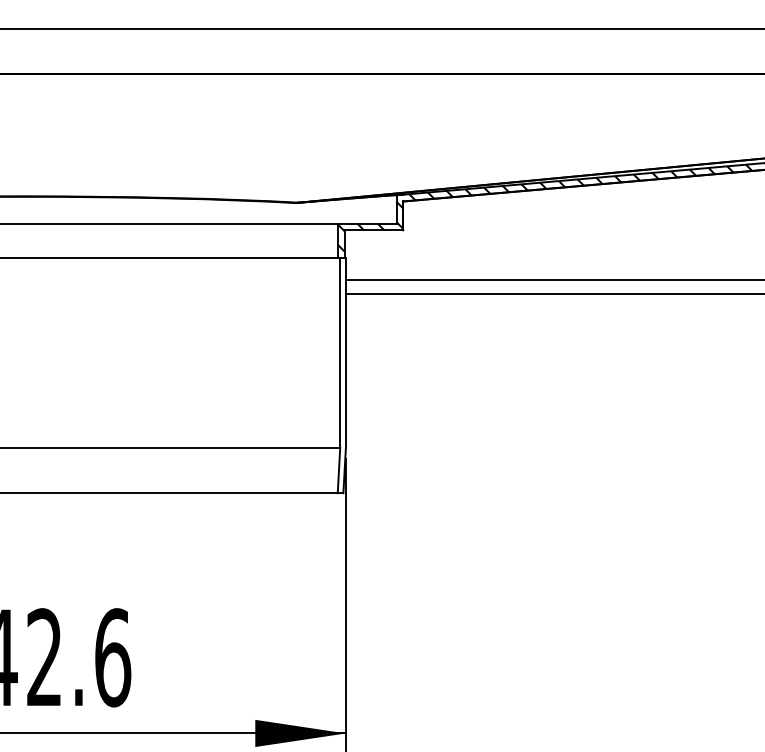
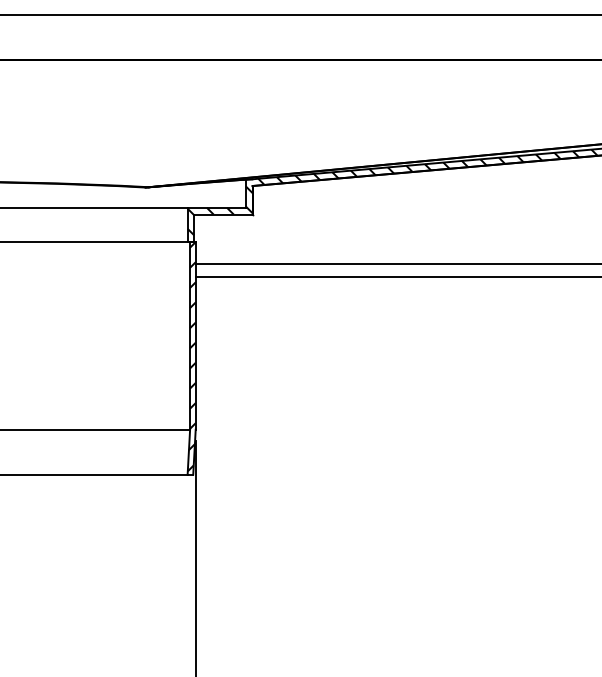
hatch: (341, 373) -> (191, 356), added

